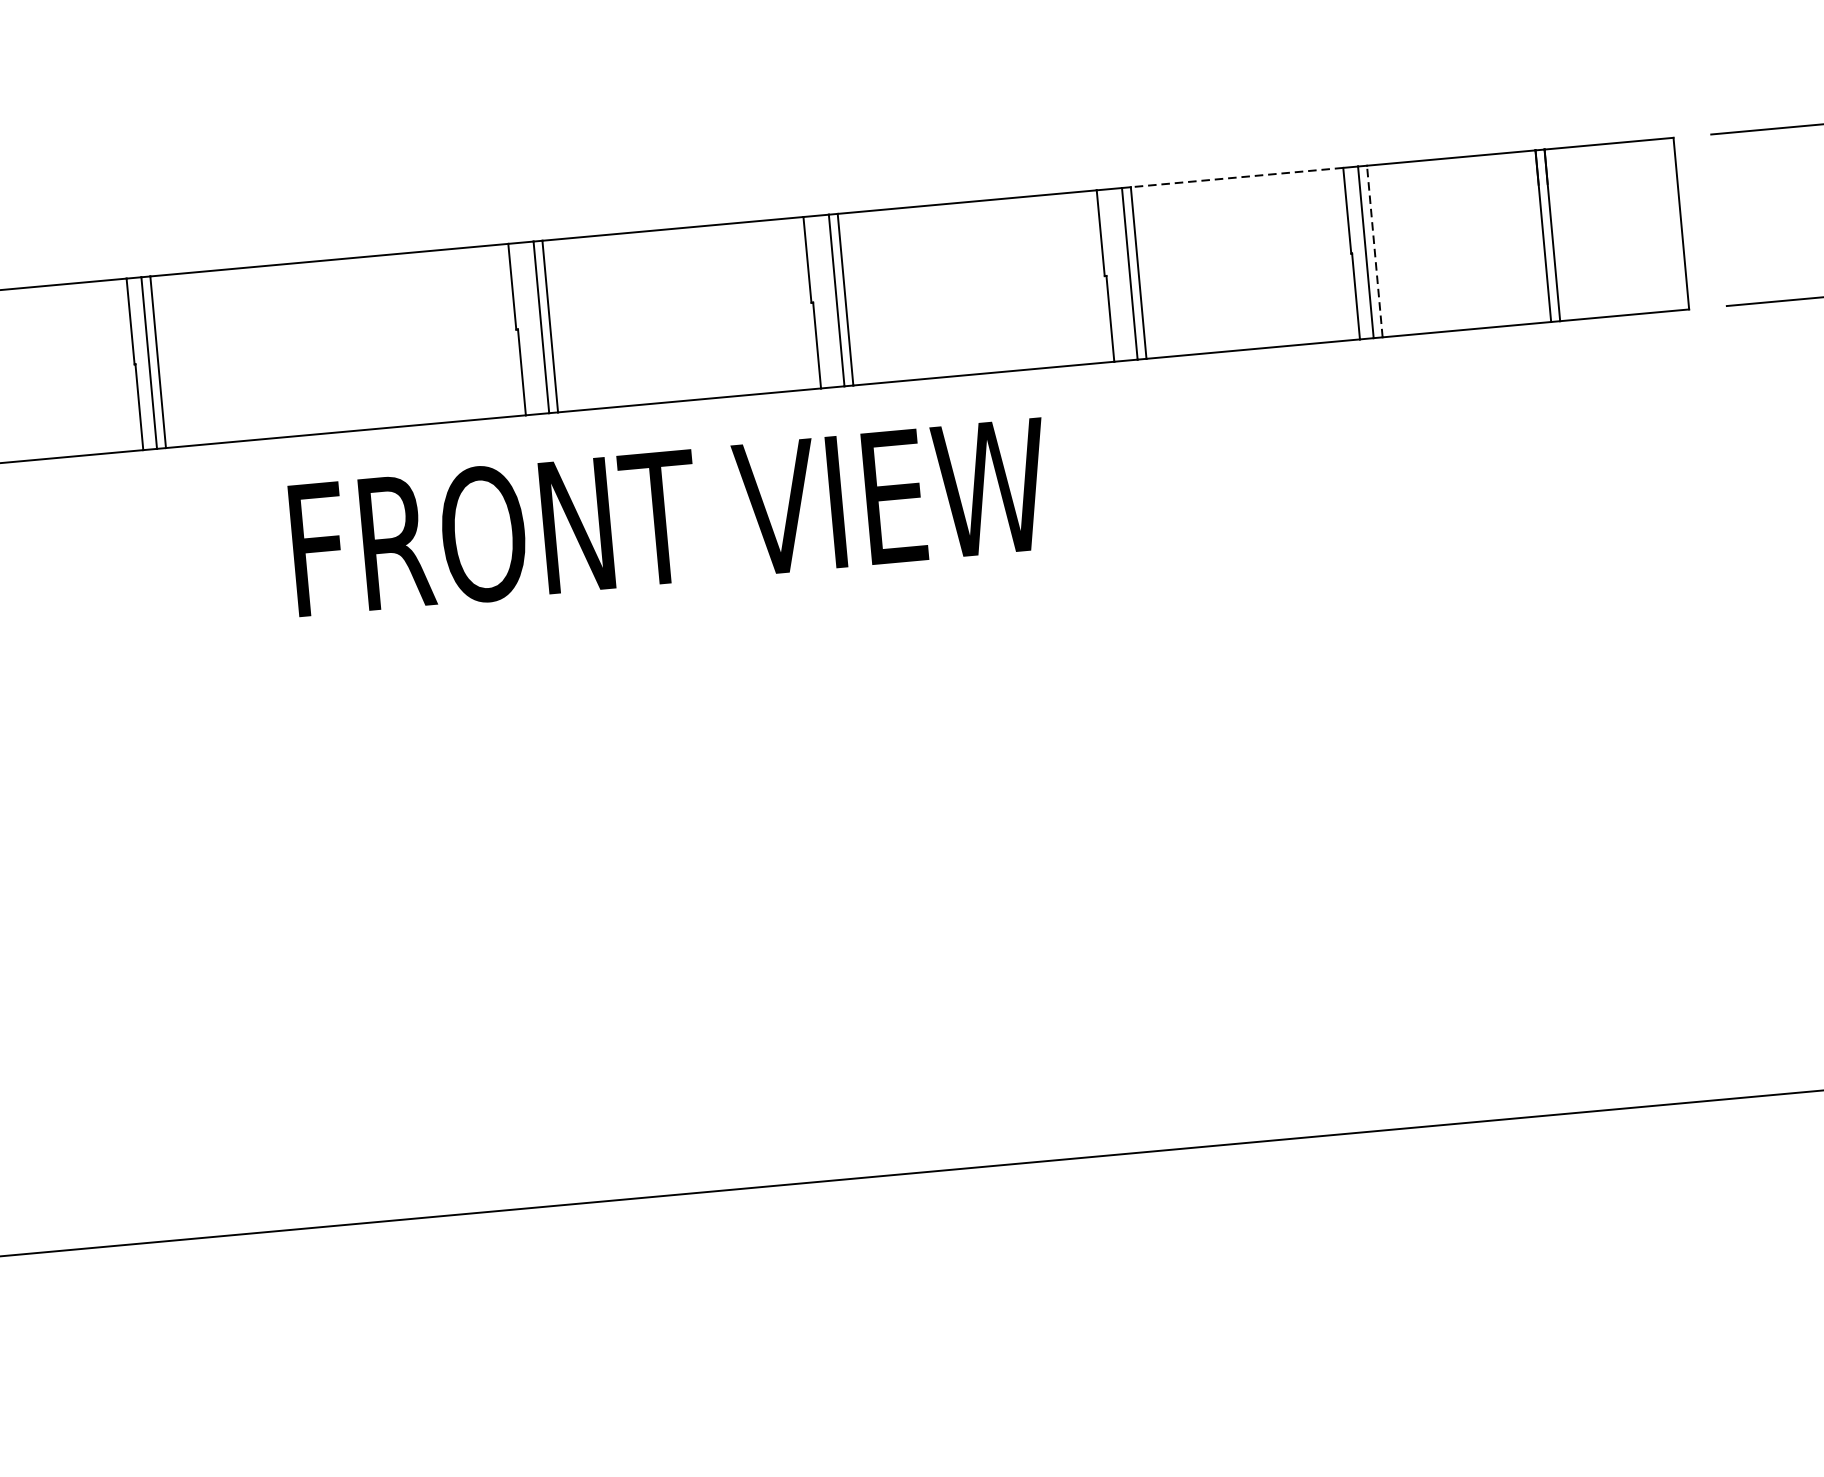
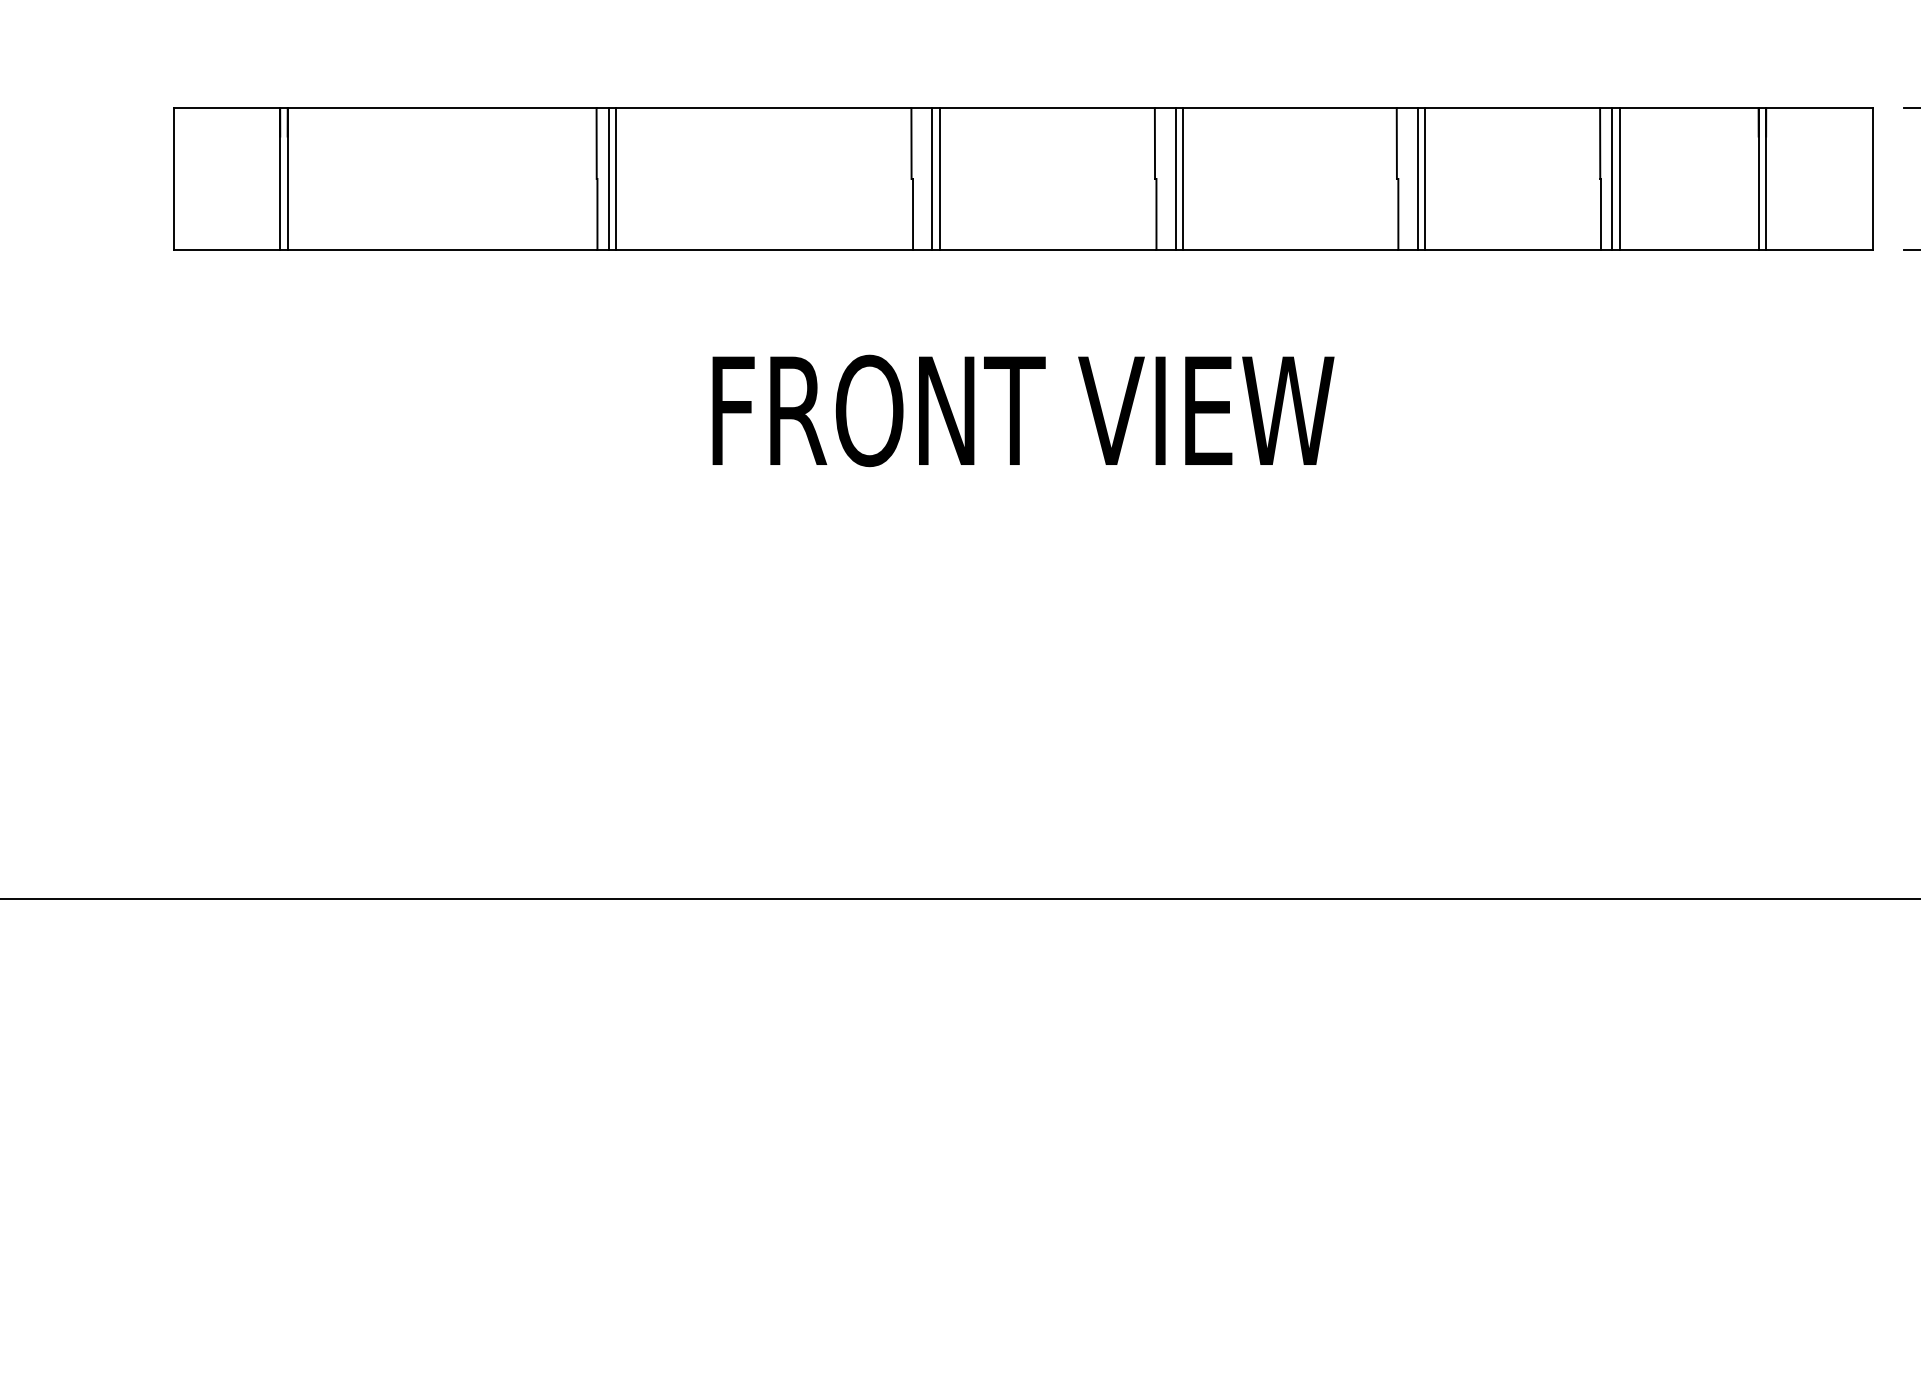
line: (1237, 177) -> (1512, 108), dashed -> solid
line: (1374, 250) -> (1619, 178), dashed -> solid
text: (670, 516) -> (1023, 410), moved

